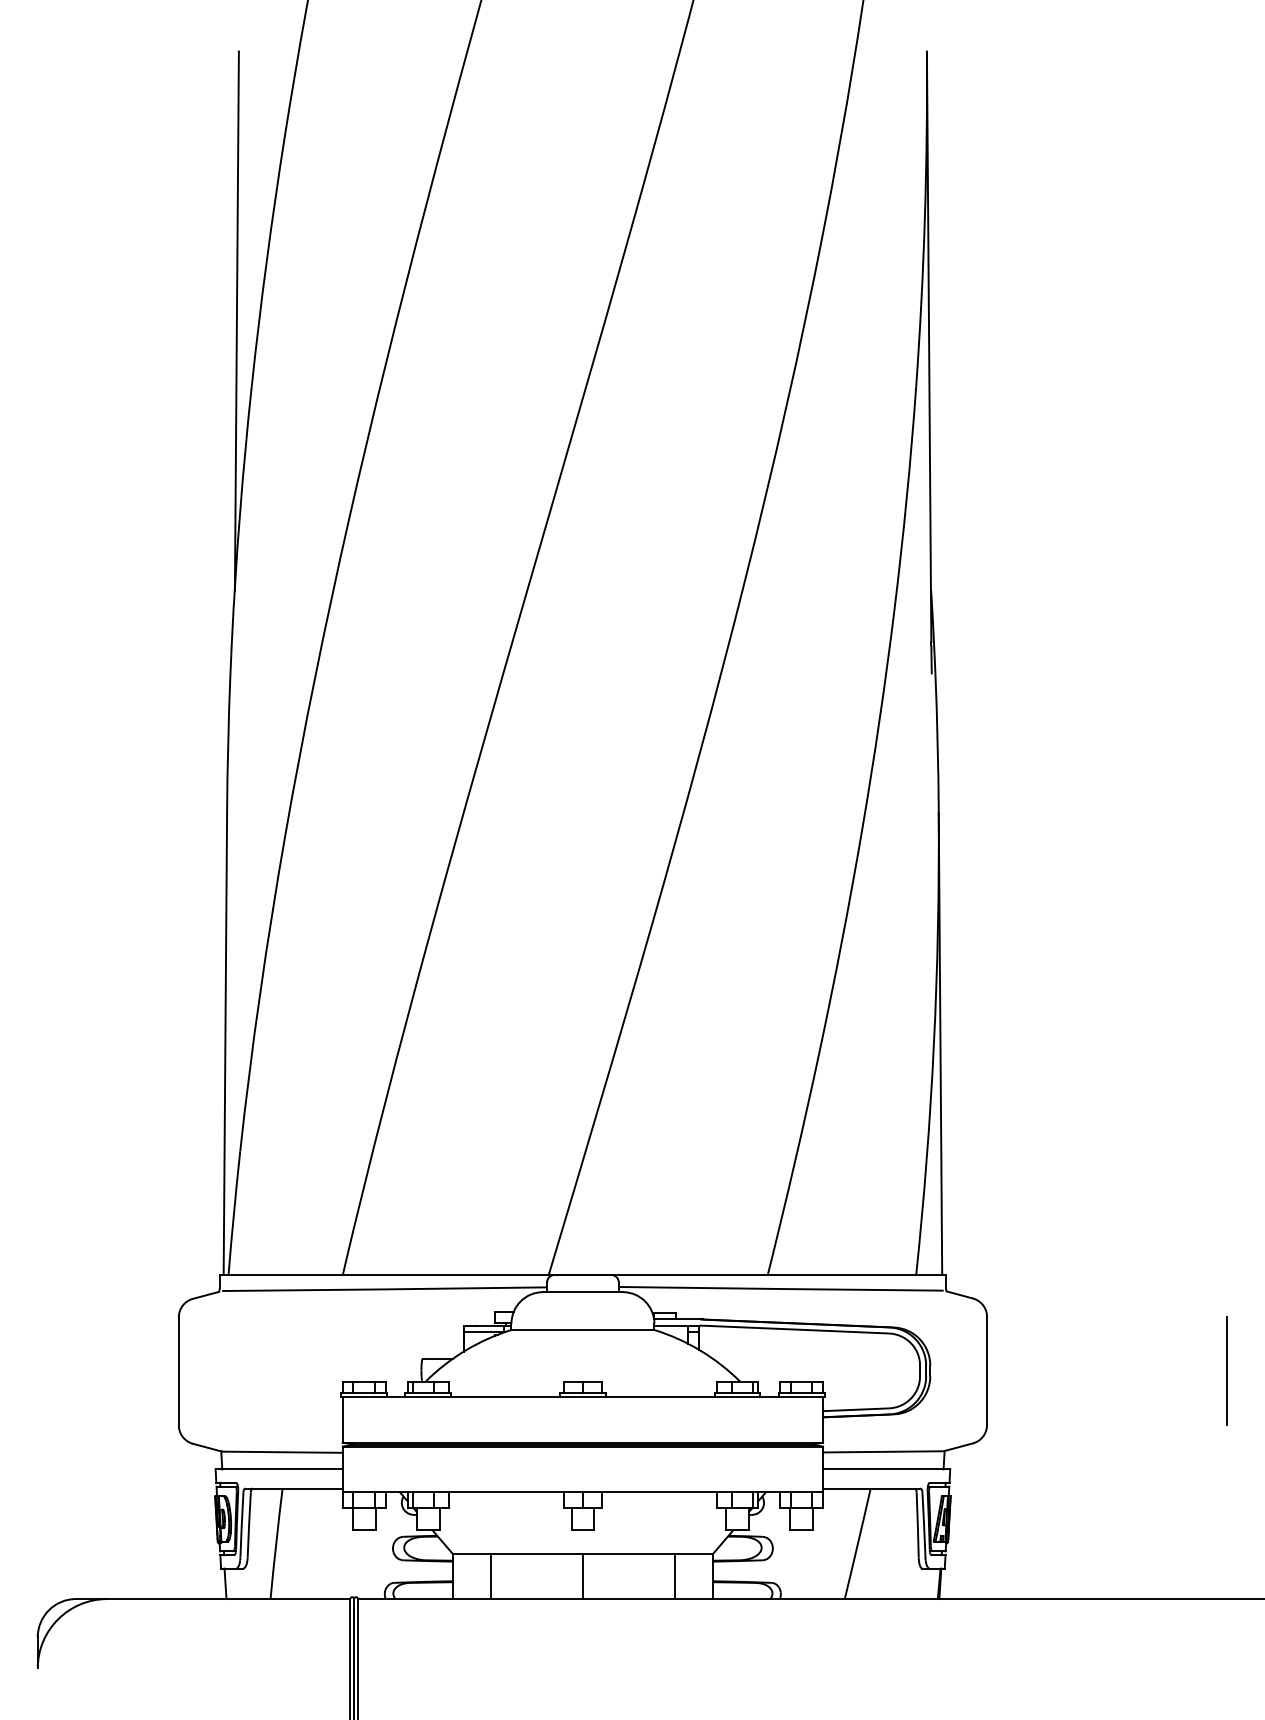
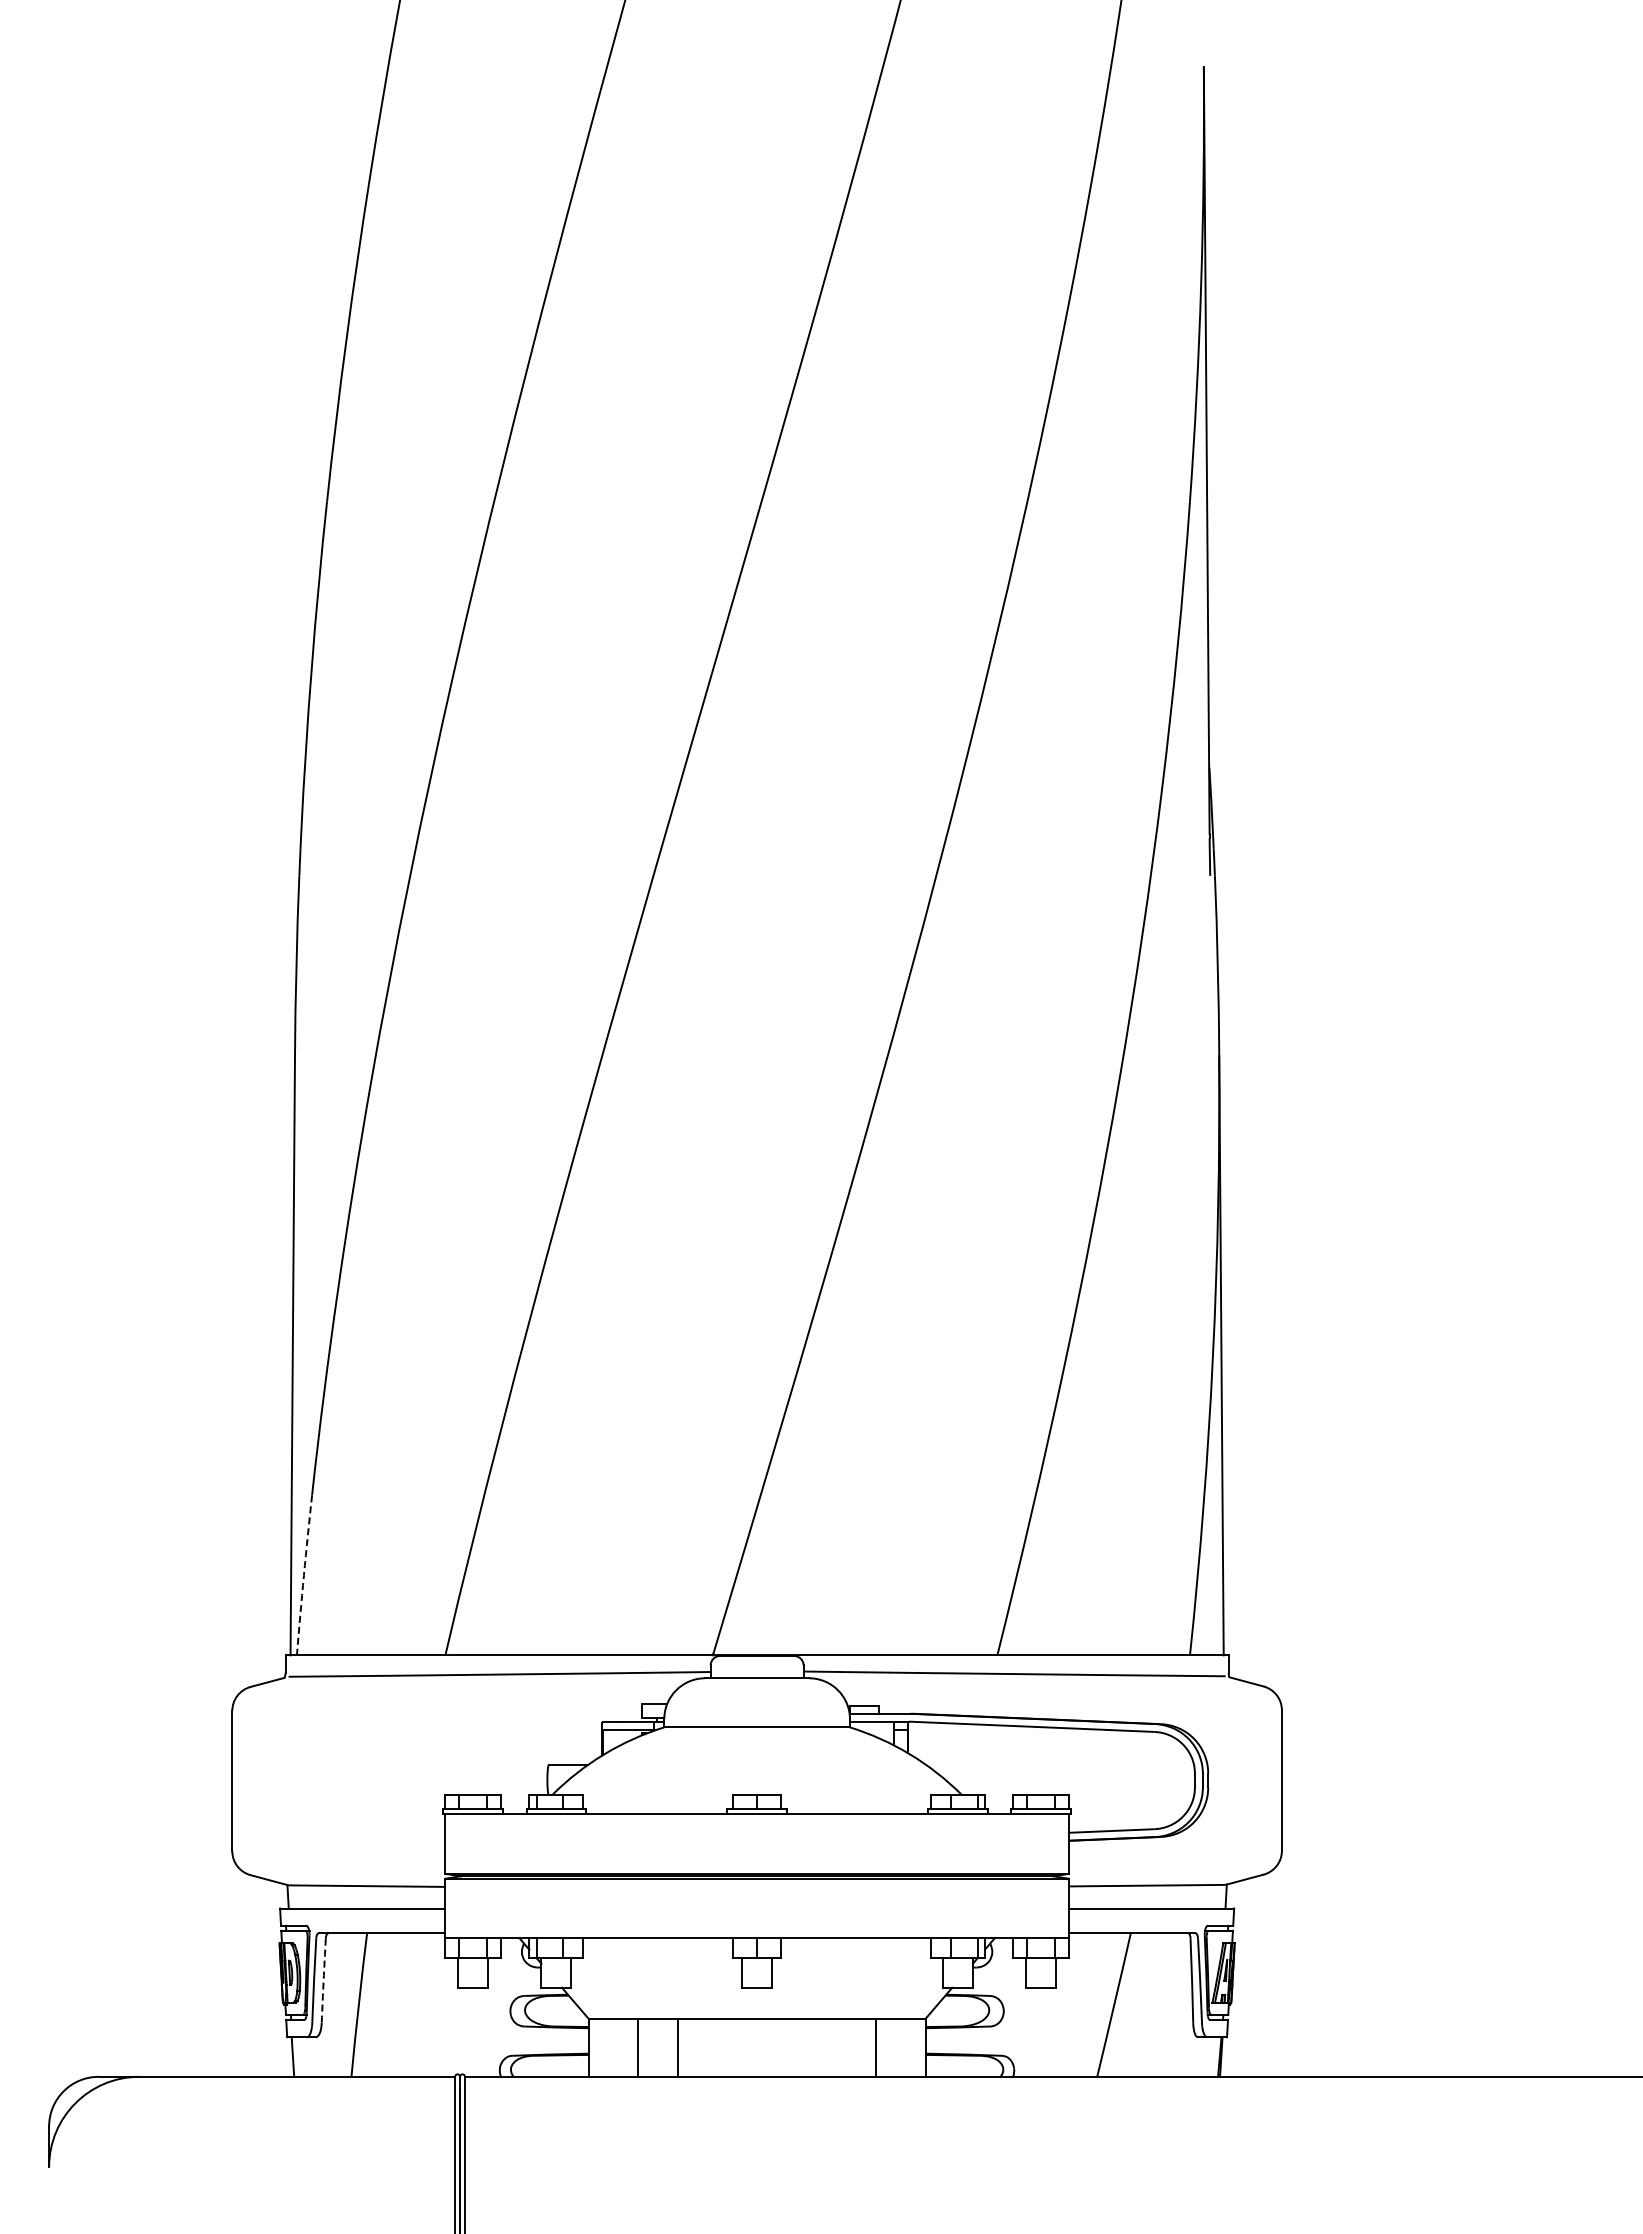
line: (236, 321) -> (307, 417), removed
arc: (233, 1213) -> (303, 1575), solid -> dashed
line: (1226, 1370) -> (1593, 1780), removed
arc: (249, 1524) -> (323, 1980), solid -> dashed
line: (583, 1576) -> (678, 2047), moved

